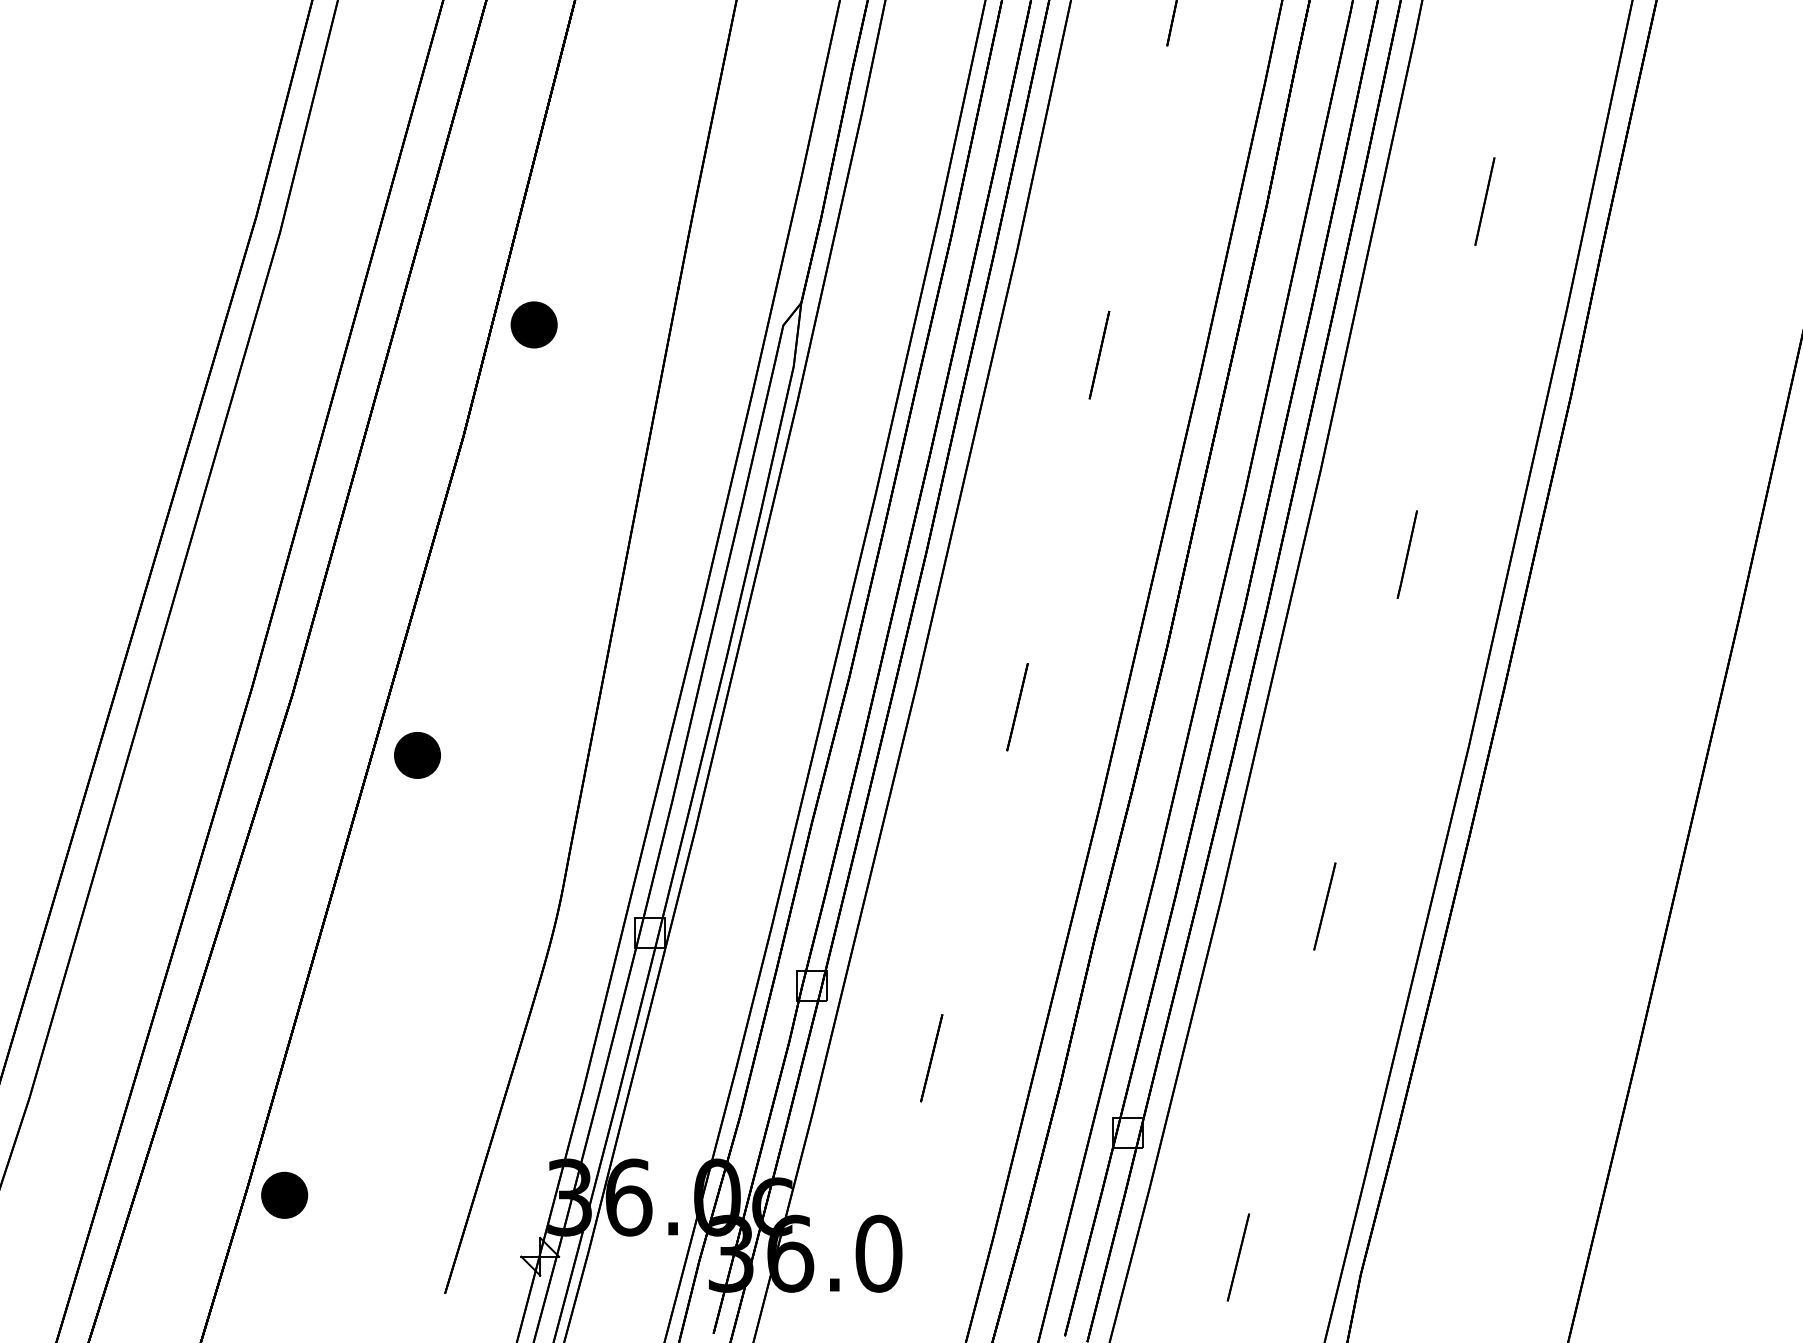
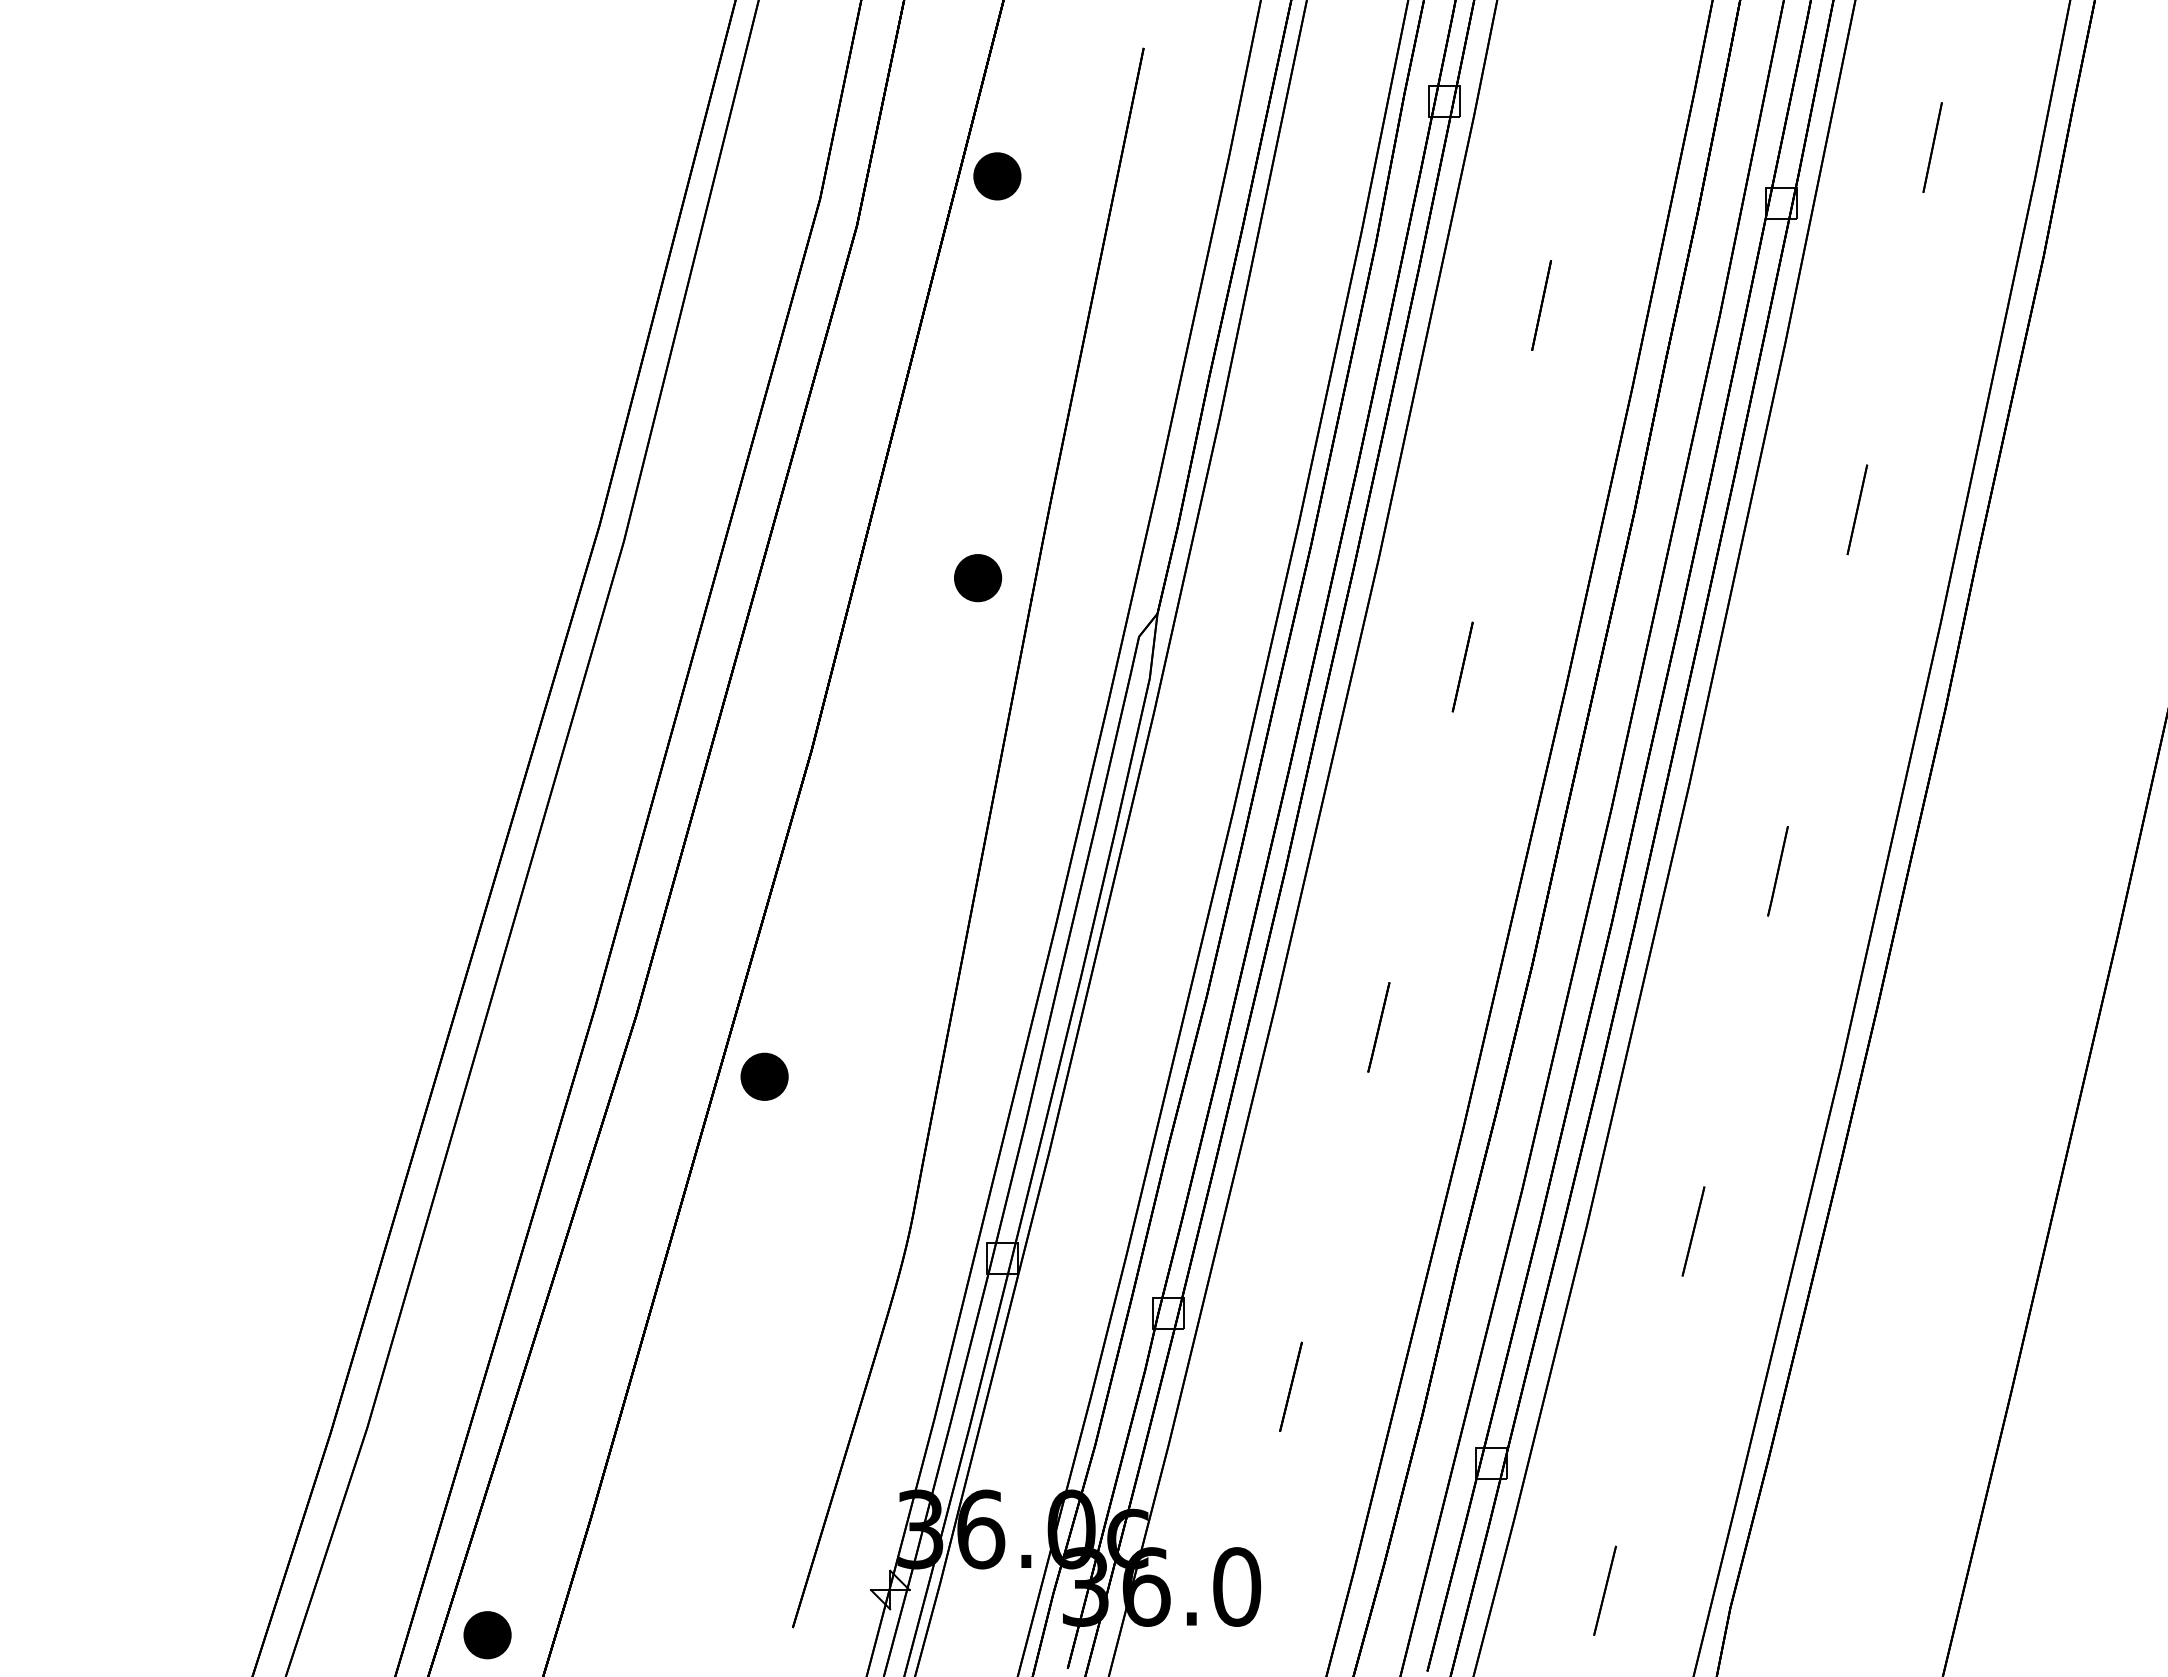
part: (534, 325) -> (978, 578), moved
part: (284, 1195) -> (487, 1635), moved

